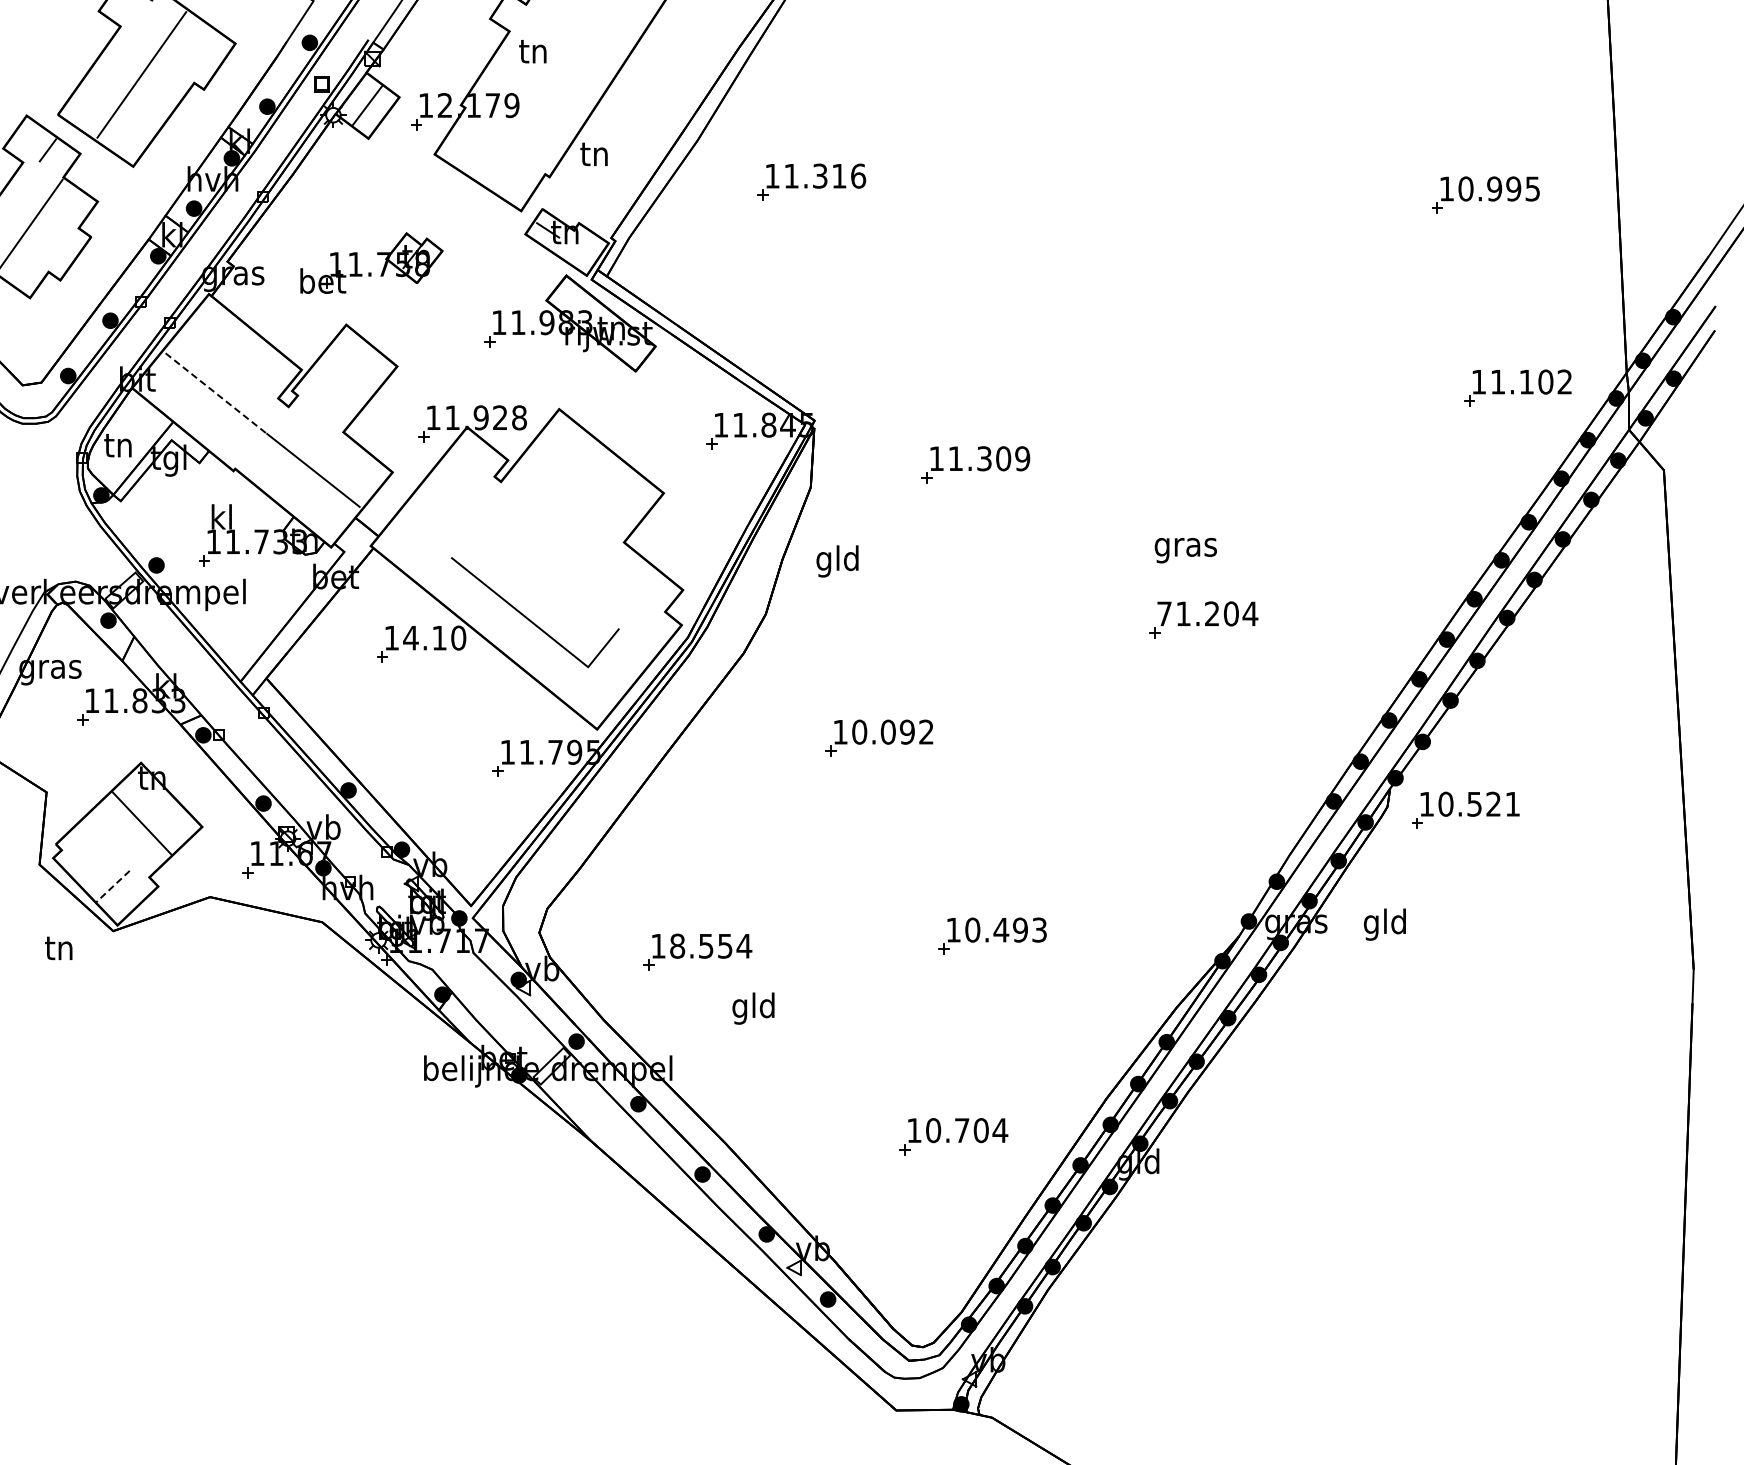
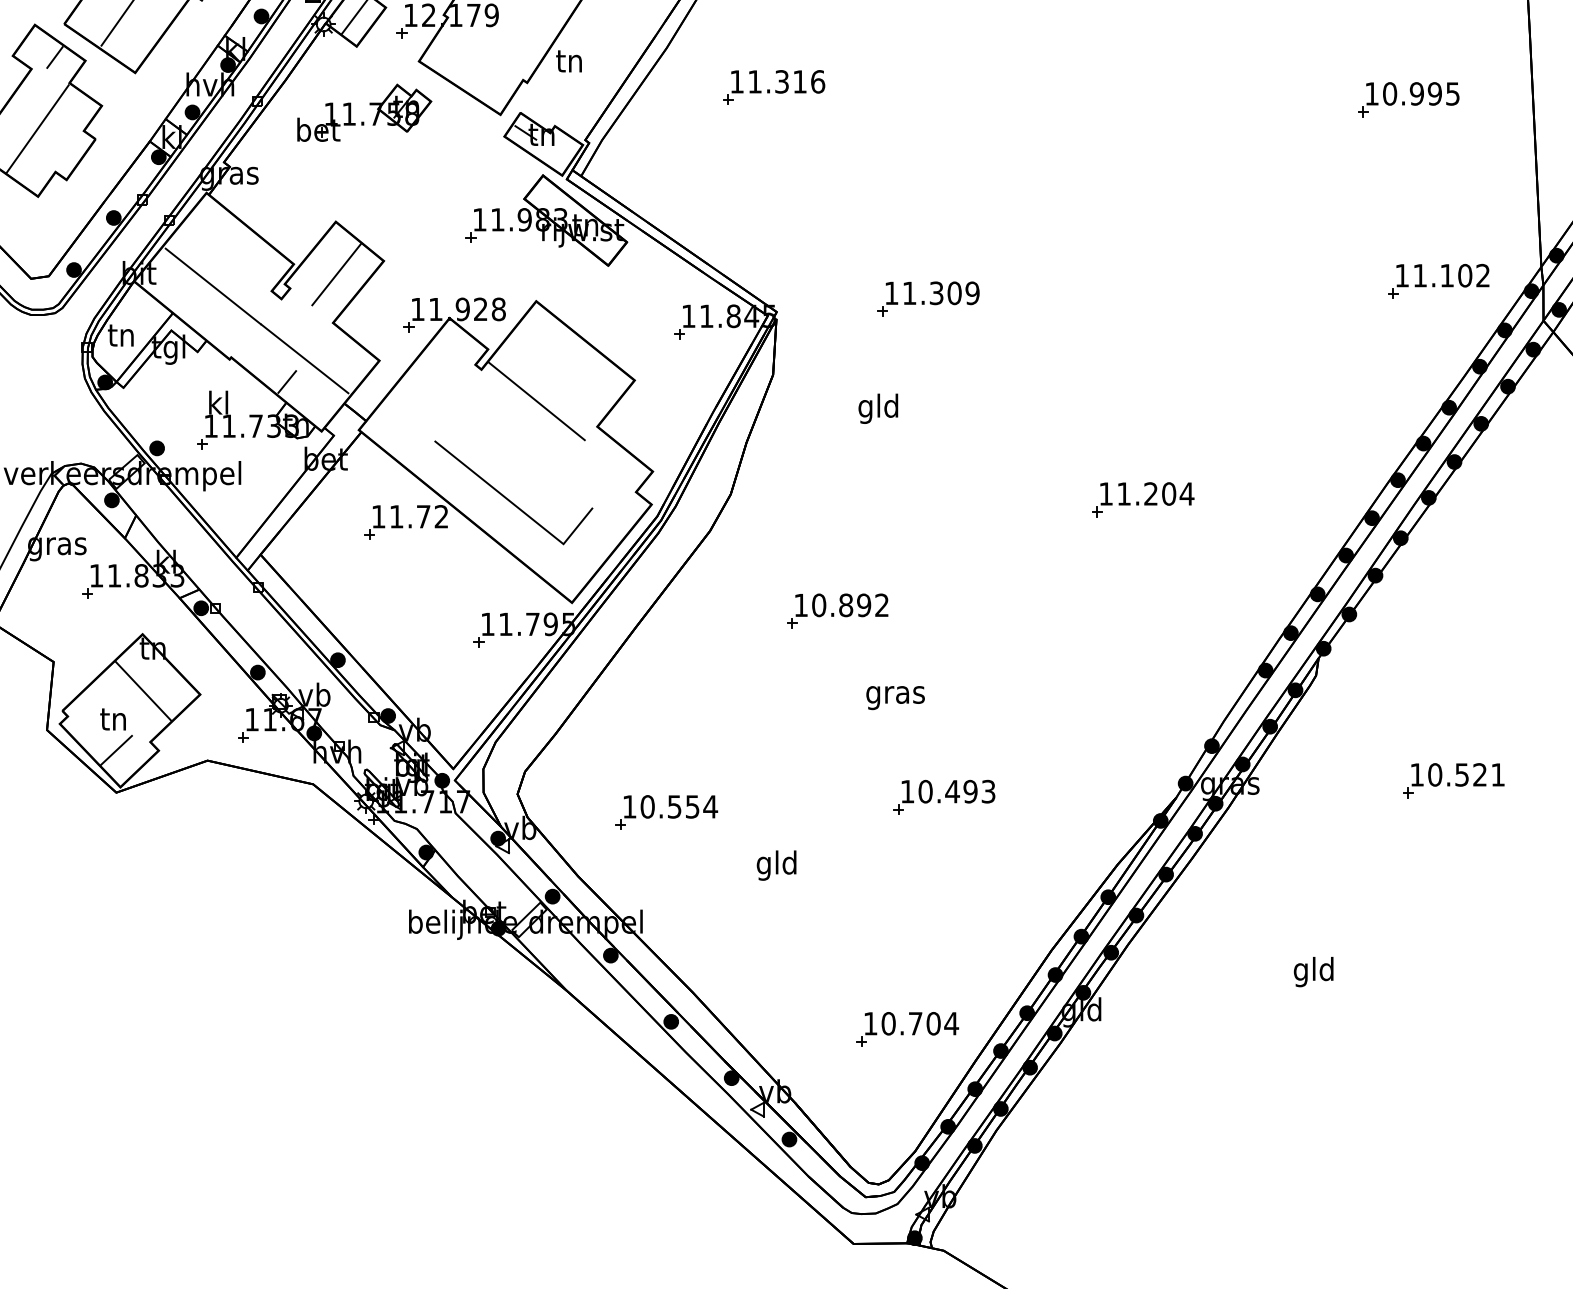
part: (377, 254) -> (369, 104), moved
line: (346, 380) -> (336, 274), added
line: (216, 393) -> (213, 286), dashed -> solid
part: (975, 464) -> (928, 298), moved
line: (294, 494) -> (287, 381), added
line: (559, 514) -> (536, 400), added
text: (1185, 550) -> (895, 697), moved
text: (837, 561) -> (878, 408), moved
text: (1164, 613) -> (1106, 493), 71.204 -> 11.204
text: (434, 637) -> (418, 516), 14.10 -> 11.72
text: (887, 732) -> (845, 605), 10.092 -> 10.892
part: (1465, 809) -> (1453, 779), moved
line: (113, 886) -> (116, 750), dashed -> solid
text: (1384, 924) -> (1313, 971), moved
text: (677, 946) -> (647, 807), 18.554 -> 10.554
text: (58, 947) -> (112, 718), moved
text: (753, 1008) -> (776, 865), moved
part: (953, 1136) -> (907, 1029), moved

